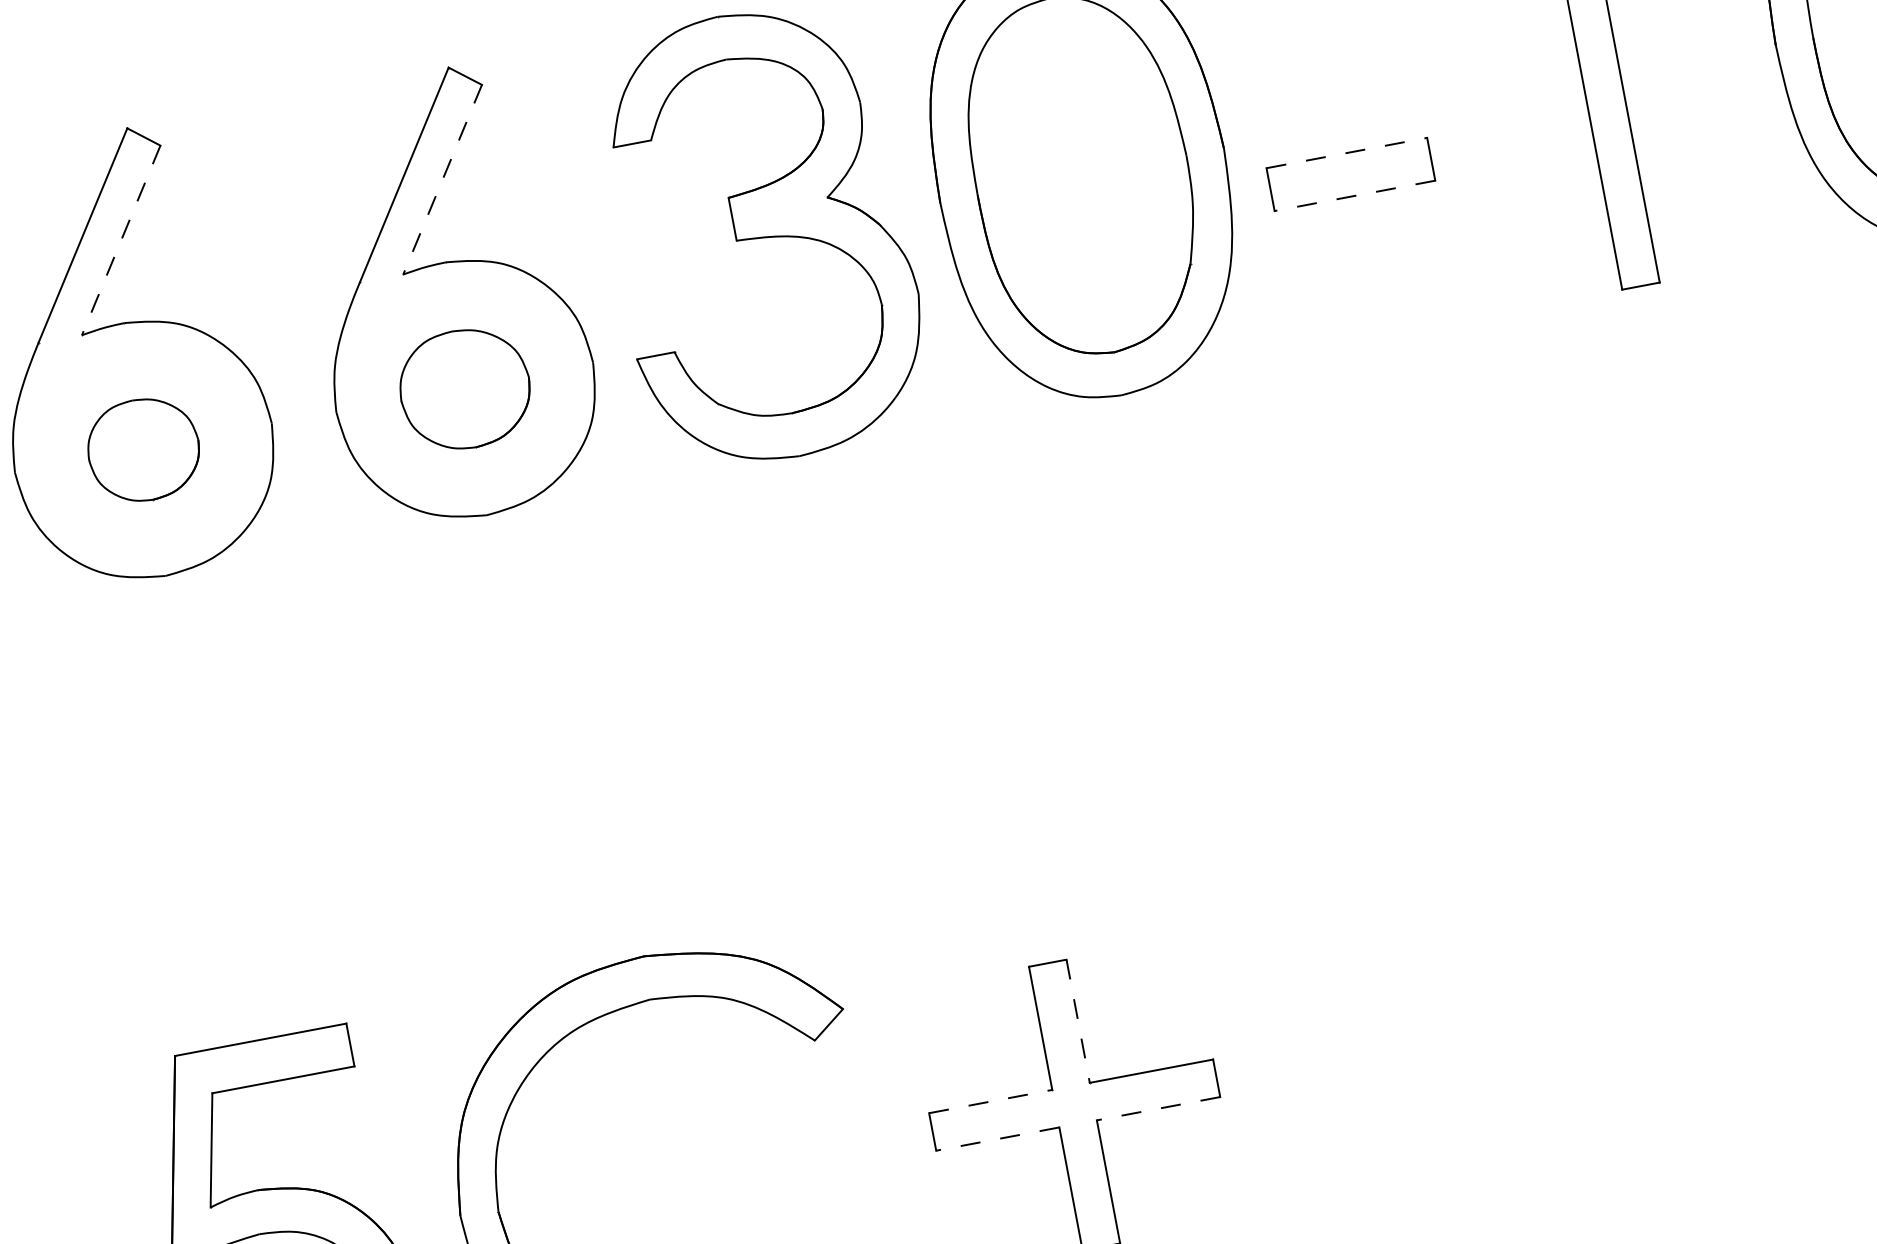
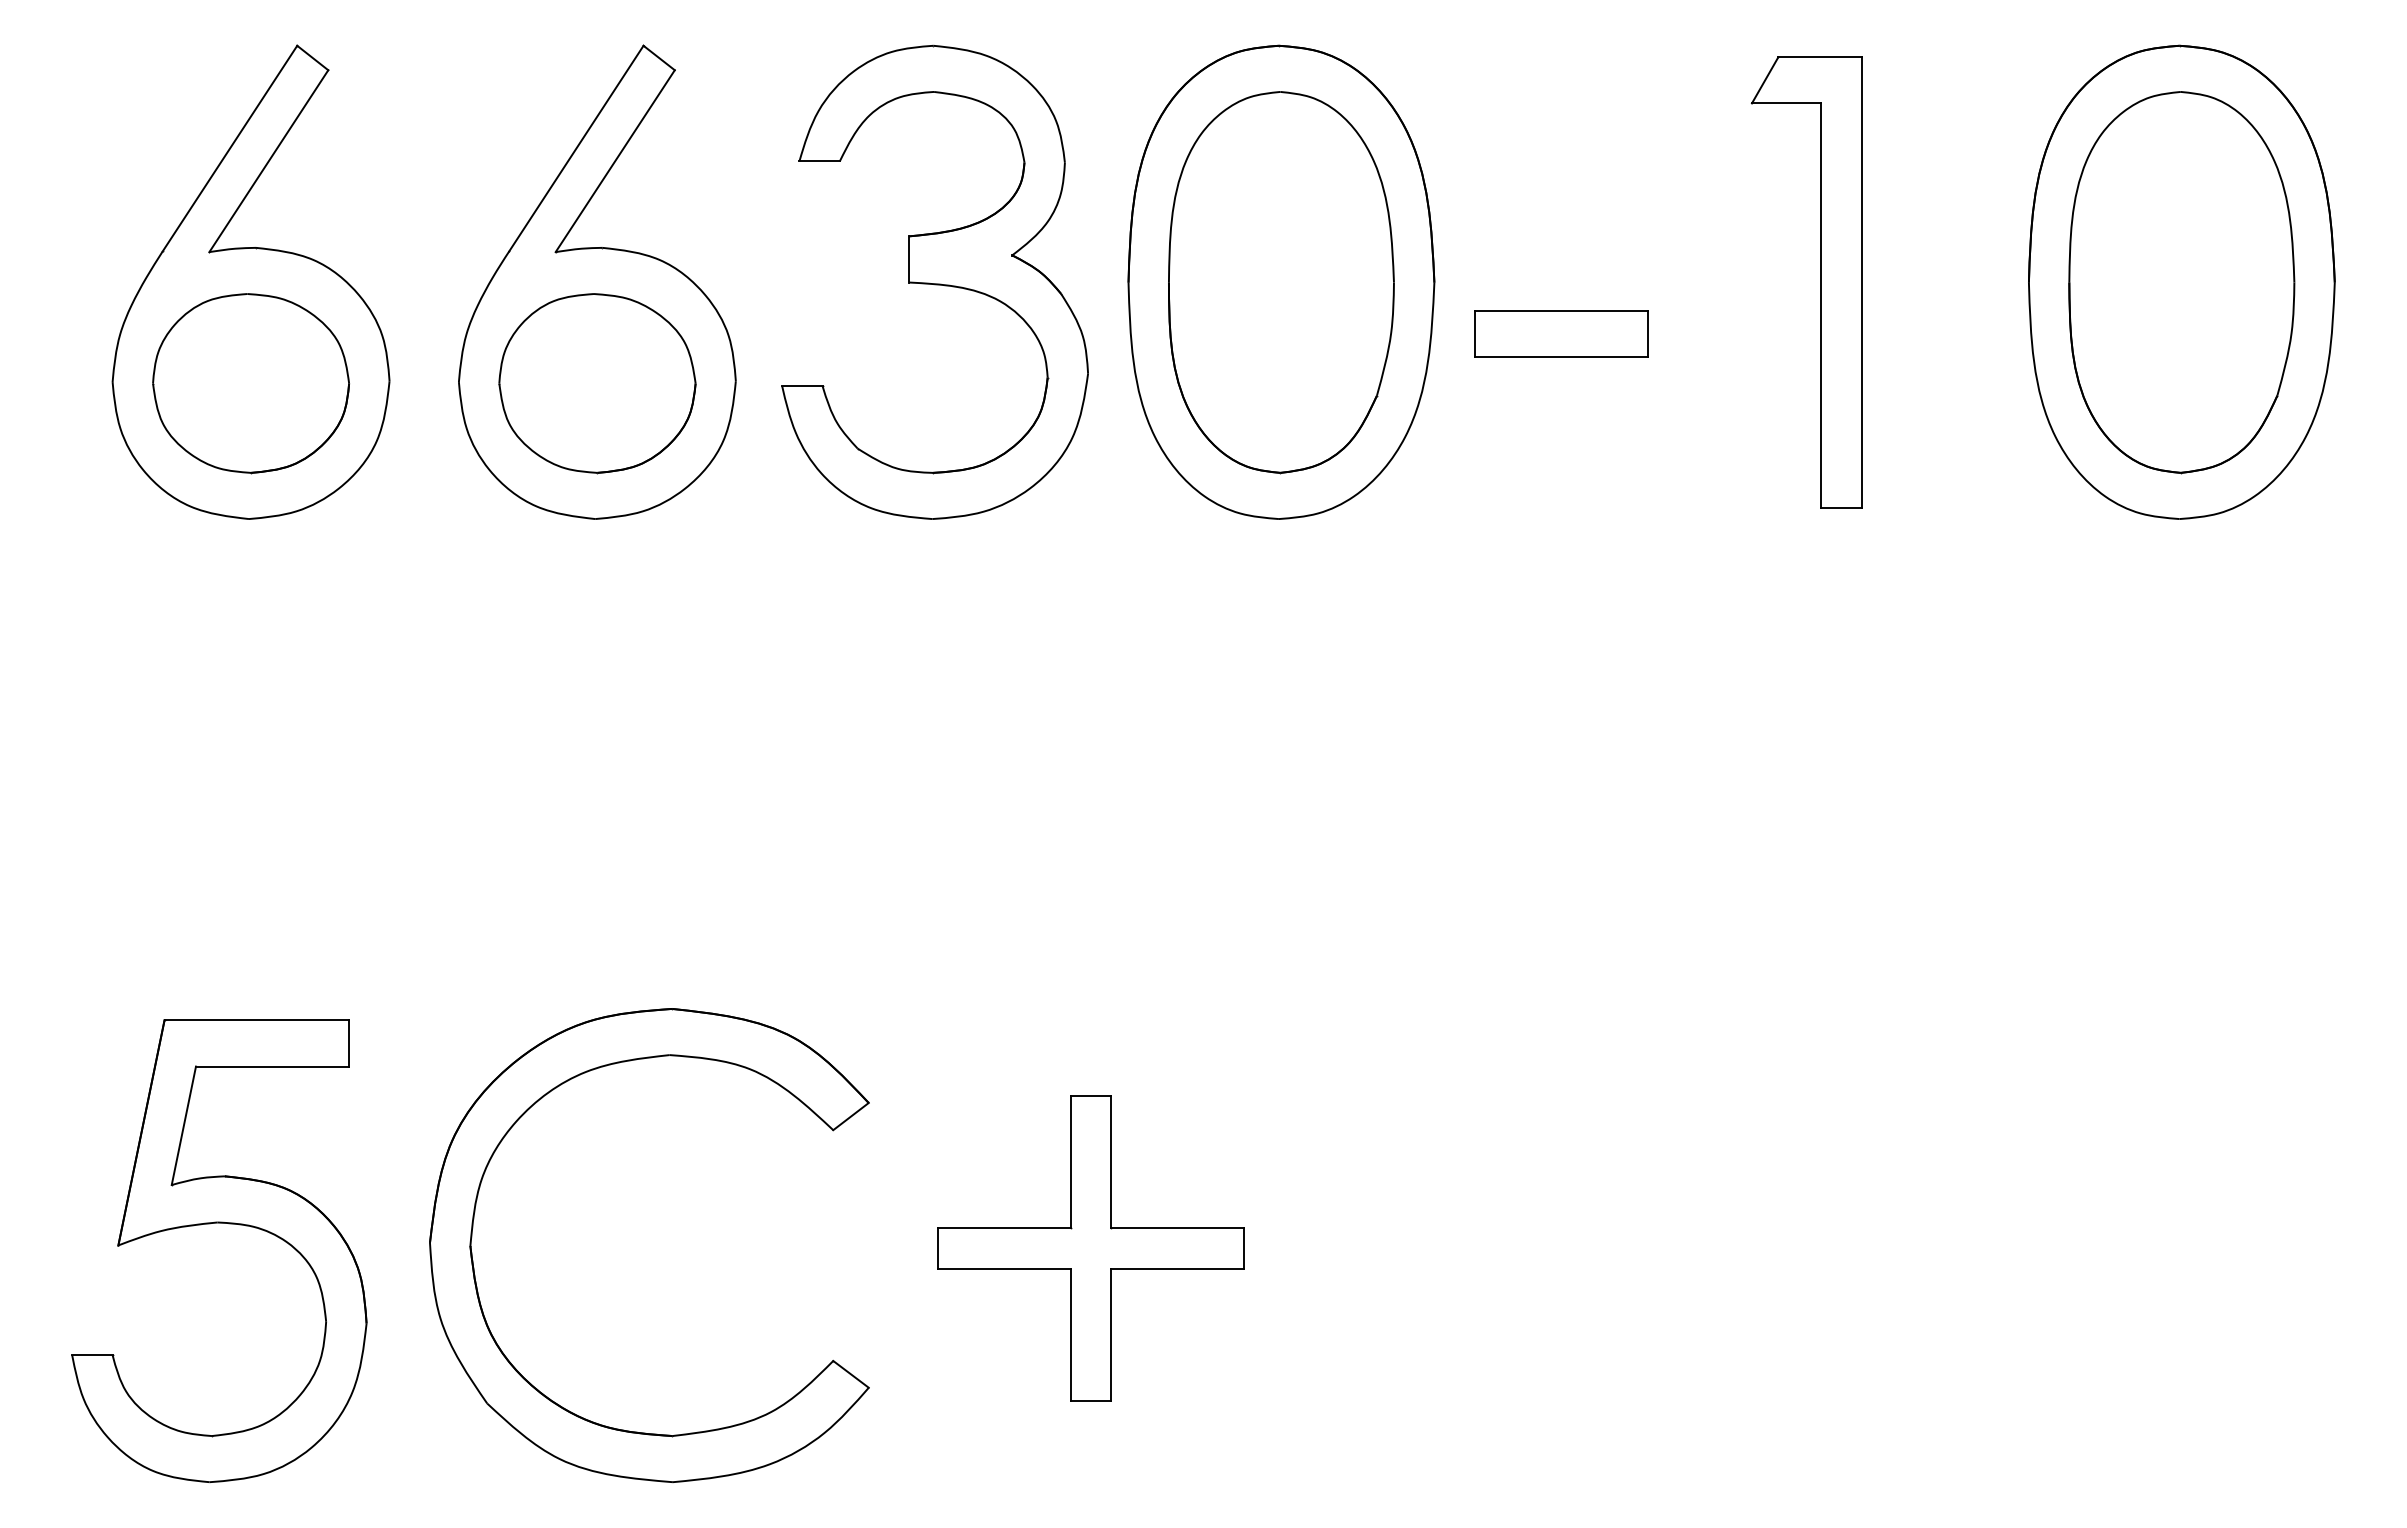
line: (1347, 153) -> (1561, 311), dashed -> solid
line: (442, 179) -> (615, 161), dashed -> solid
line: (1355, 195) -> (1561, 357), dashed -> solid
line: (120, 240) -> (268, 161), dashed -> solid
part: (465, 389) -> (597, 383), size x1.43
part: (143, 449) -> (250, 383), size x1.67
line: (1078, 1021) -> (1111, 1162), dashed -> solid
line: (990, 1101) -> (1004, 1228), dashed -> solid
line: (1158, 1108) -> (1177, 1268), dashed -> solid
line: (997, 1139) -> (1003, 1268), dashed -> solid

